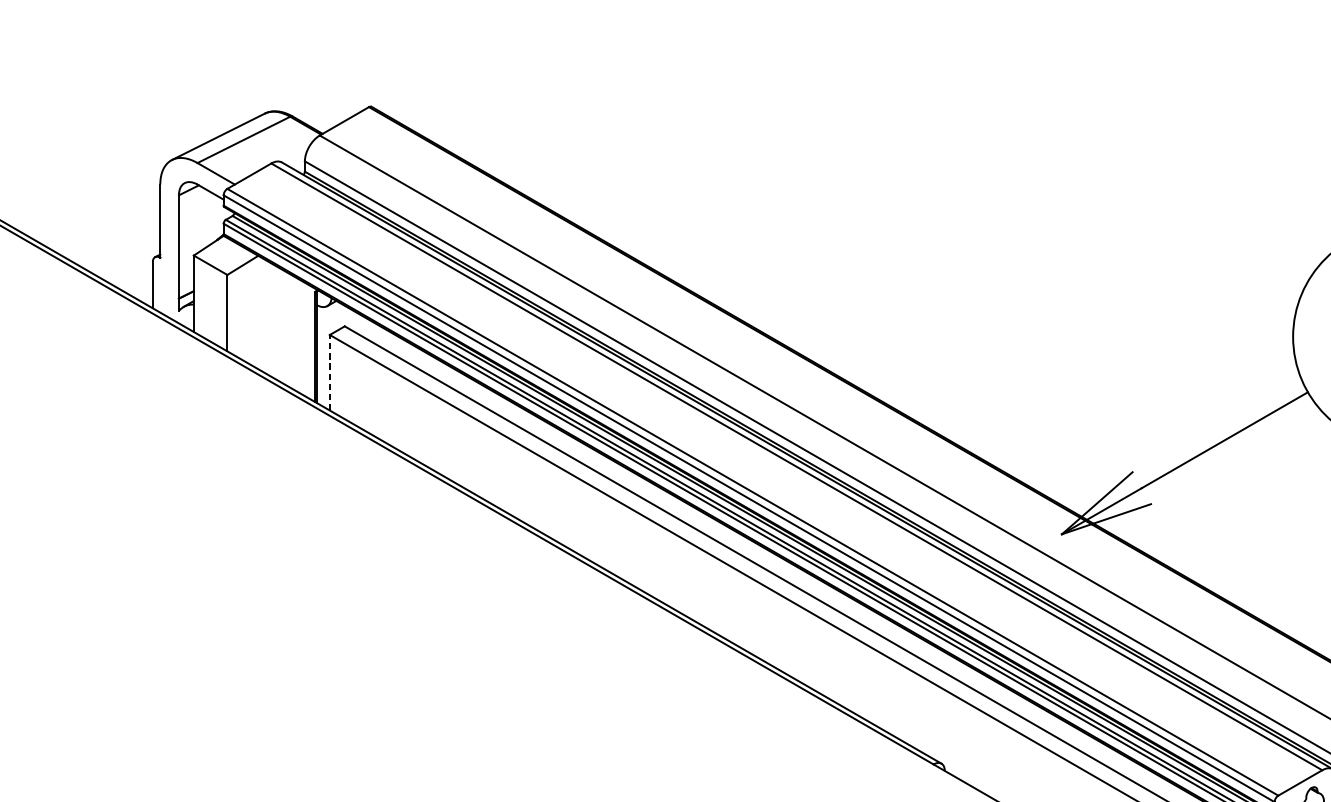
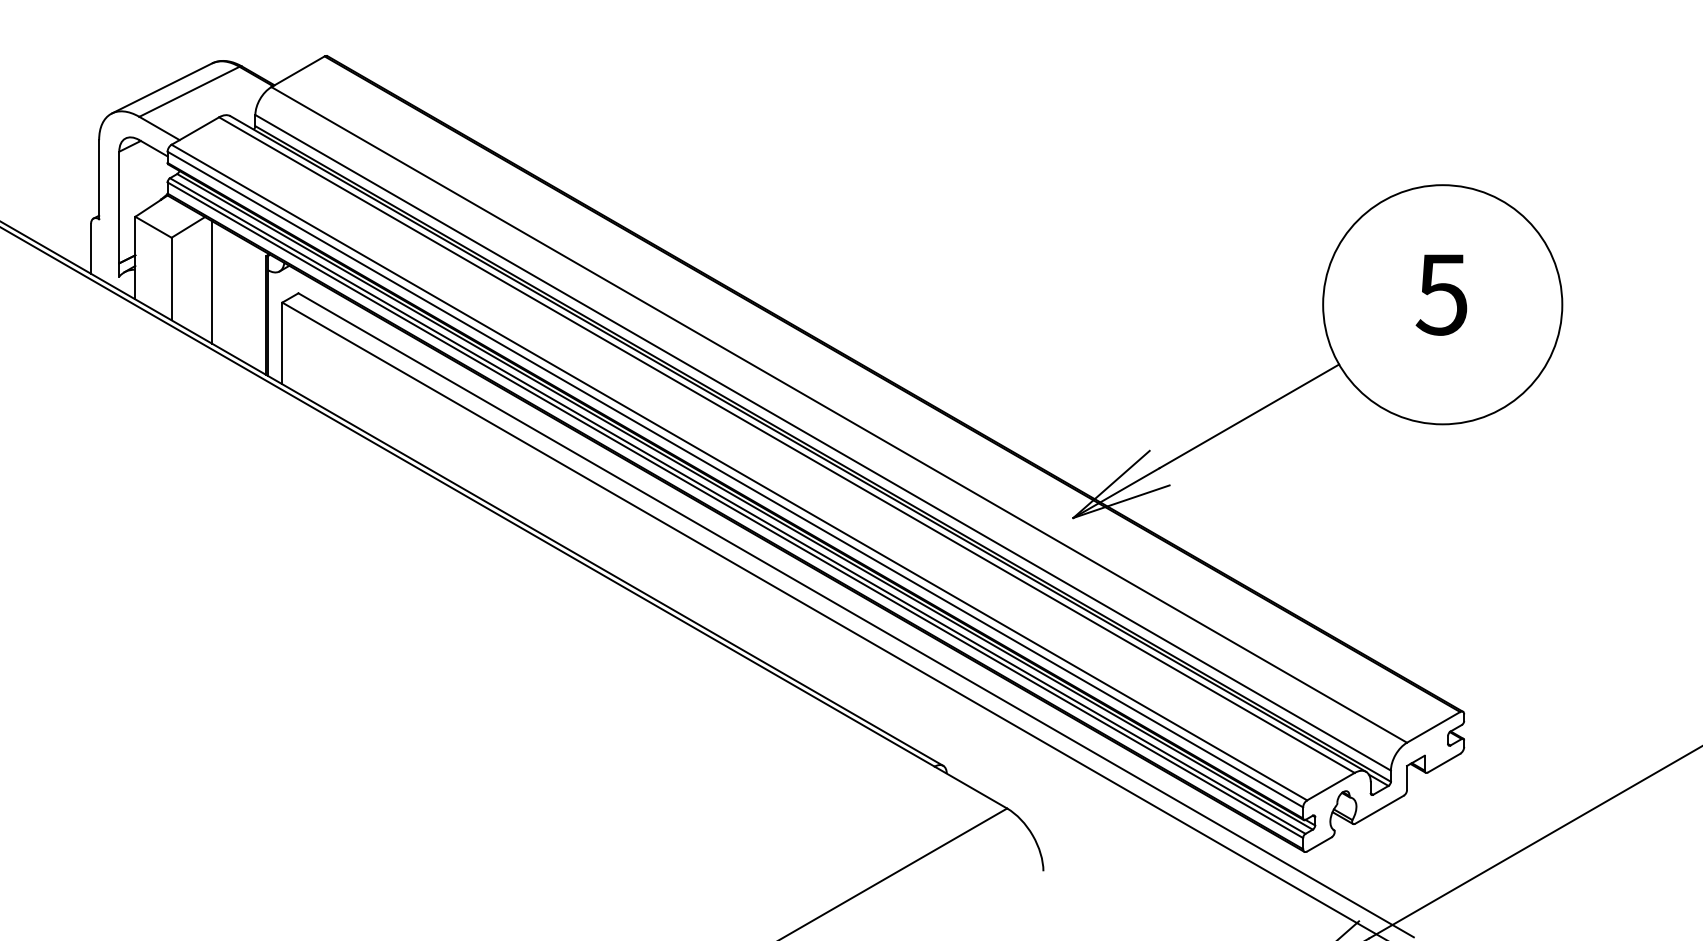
line: (264, 316) -> (211, 282), added
line: (330, 372) -> (282, 343), dashed -> solid

